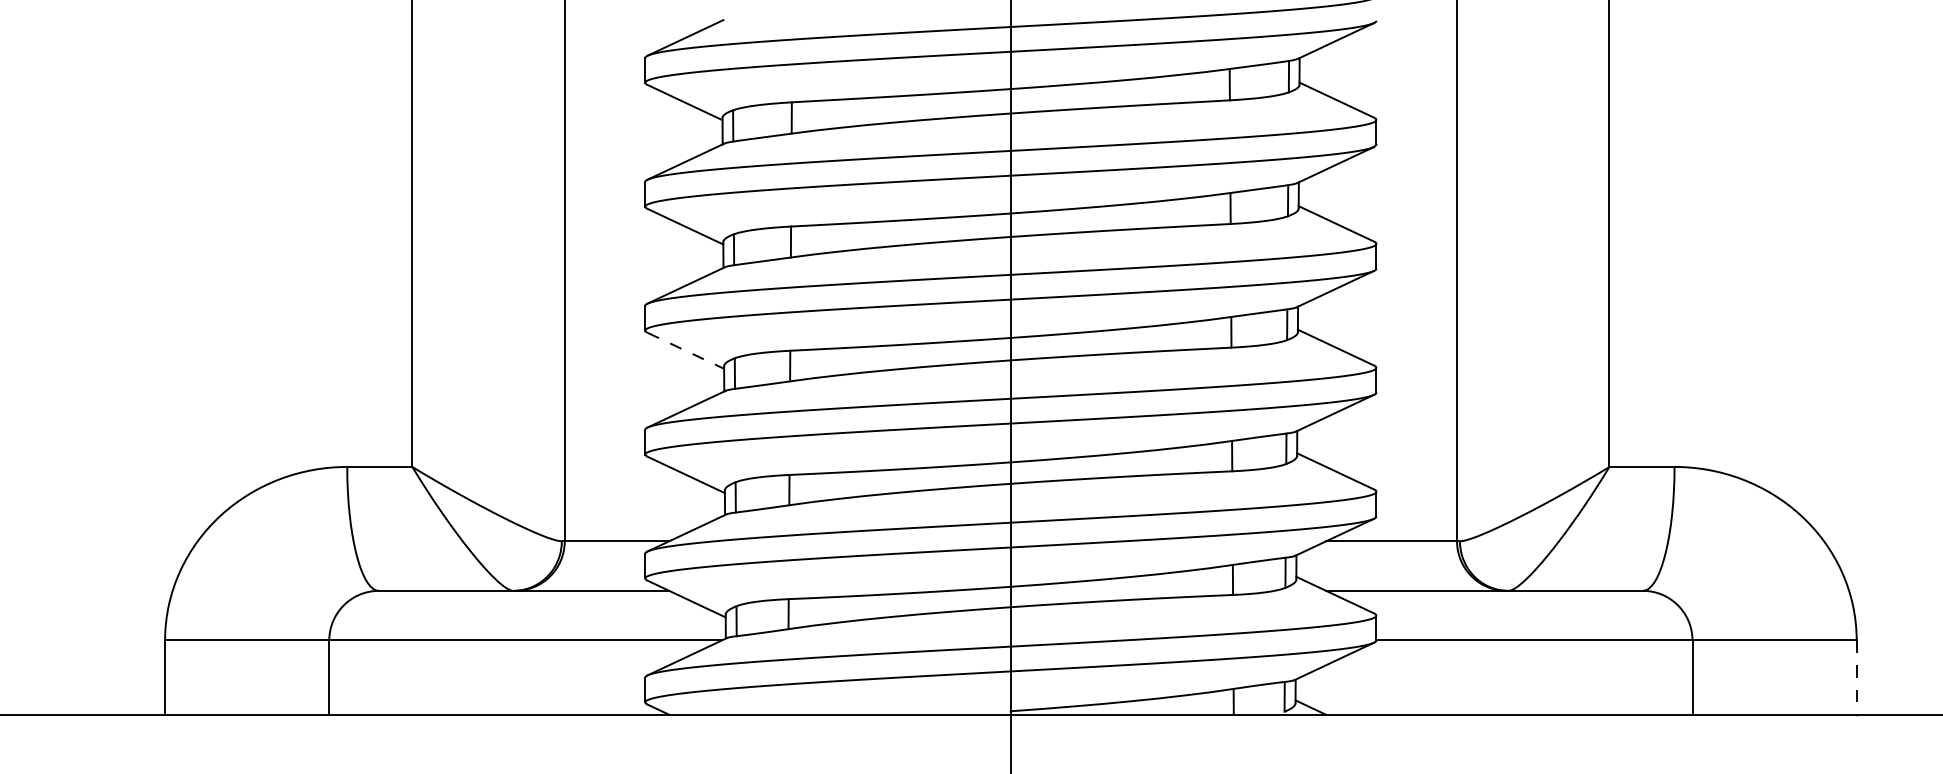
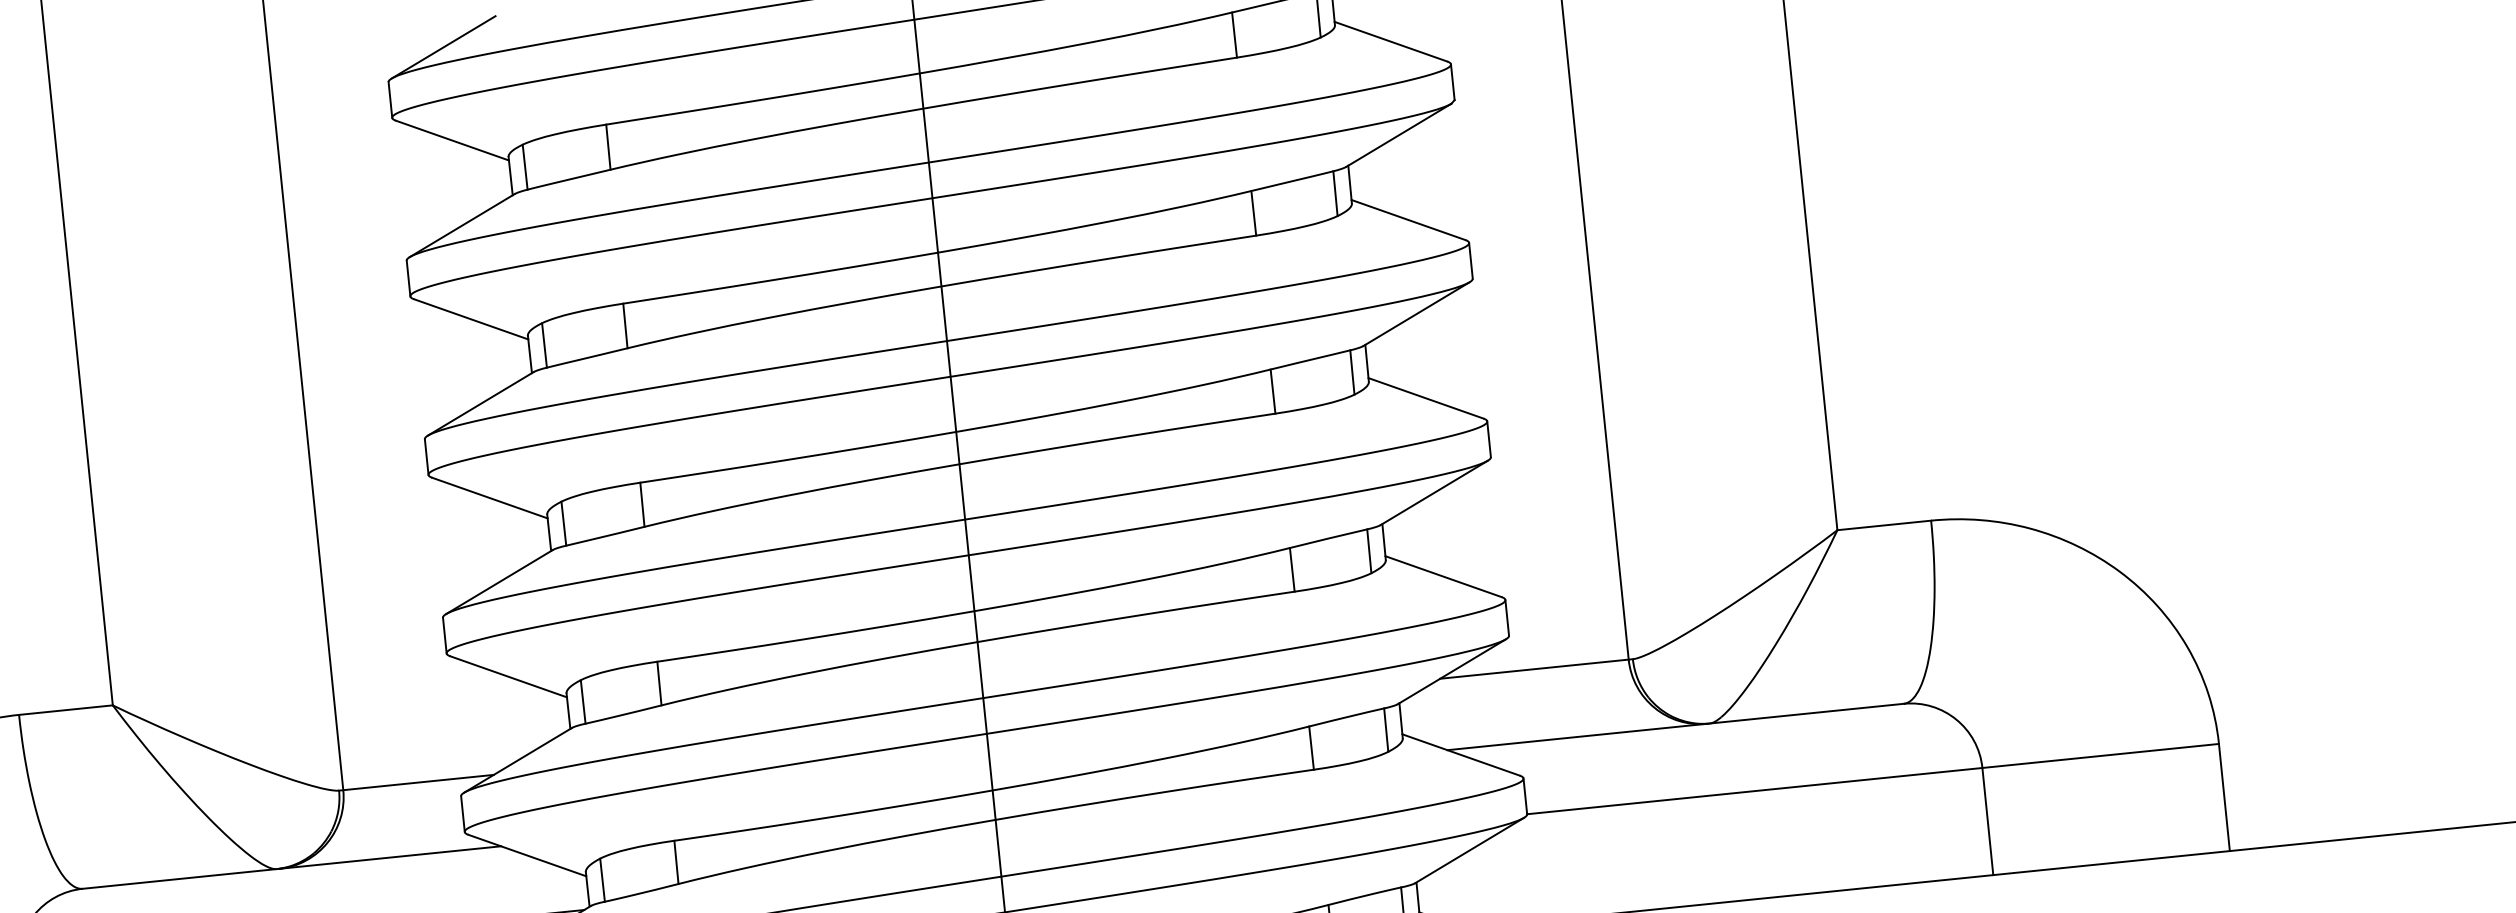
line: (686, 351) -> (490, 498), dashed -> solid
line: (1856, 678) -> (2224, 798), dashed -> solid

